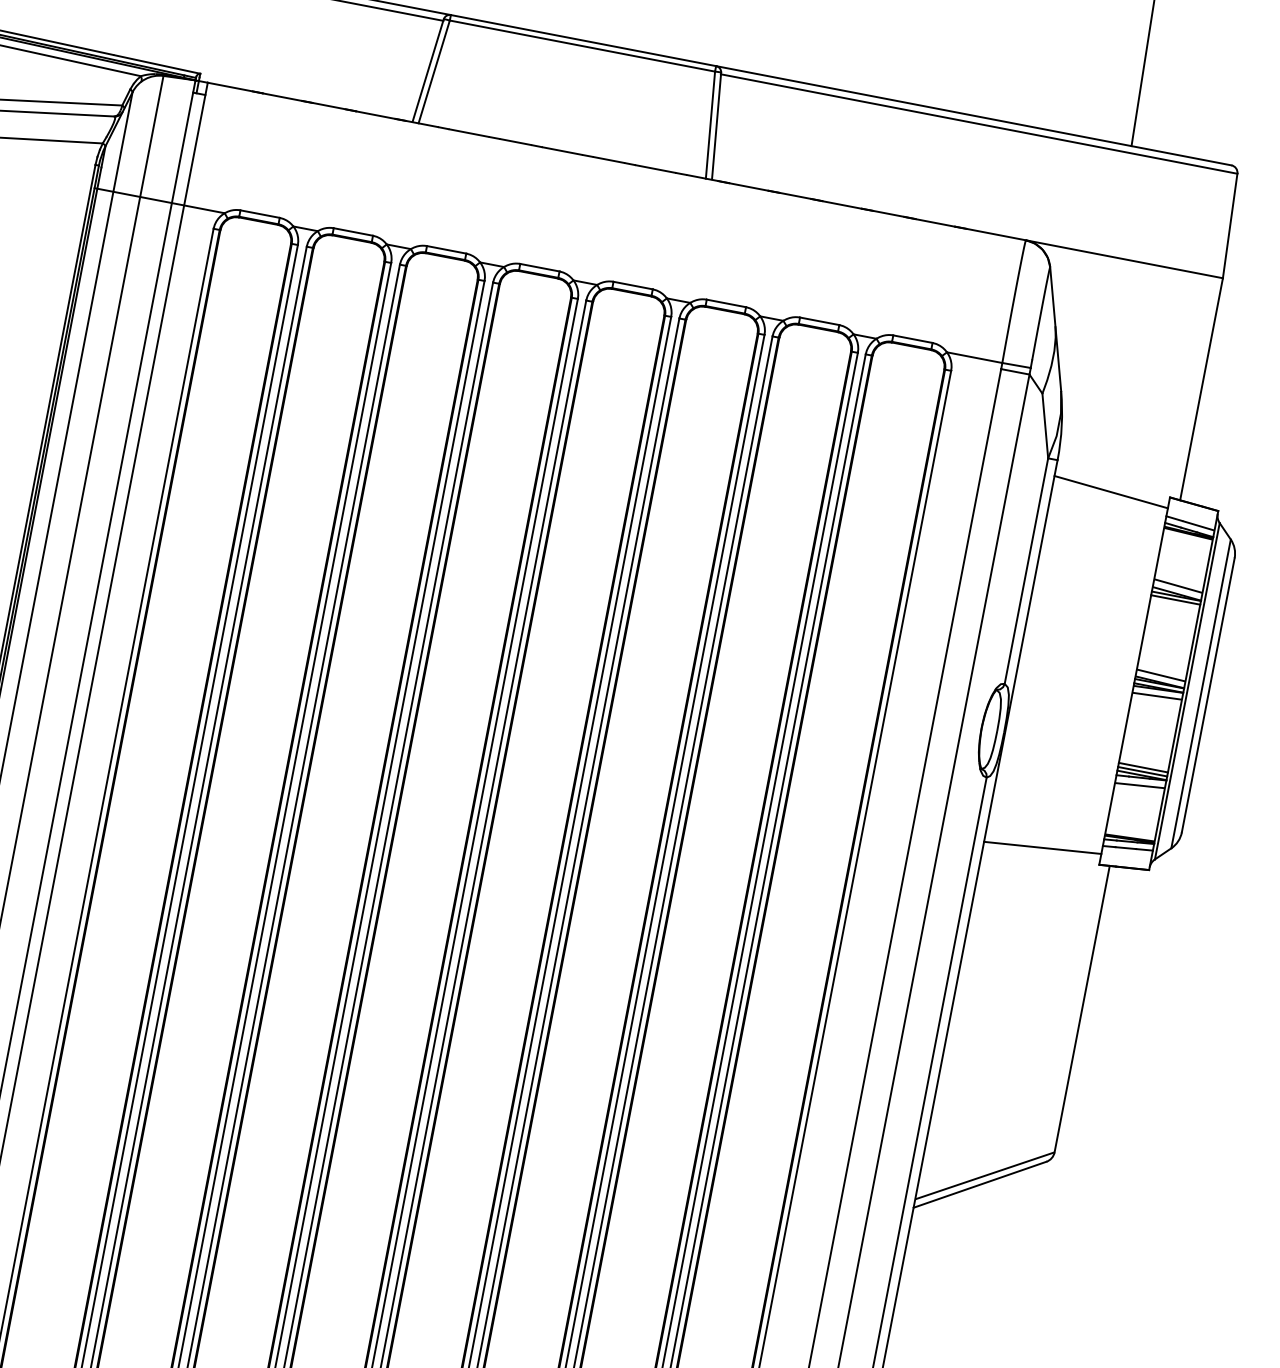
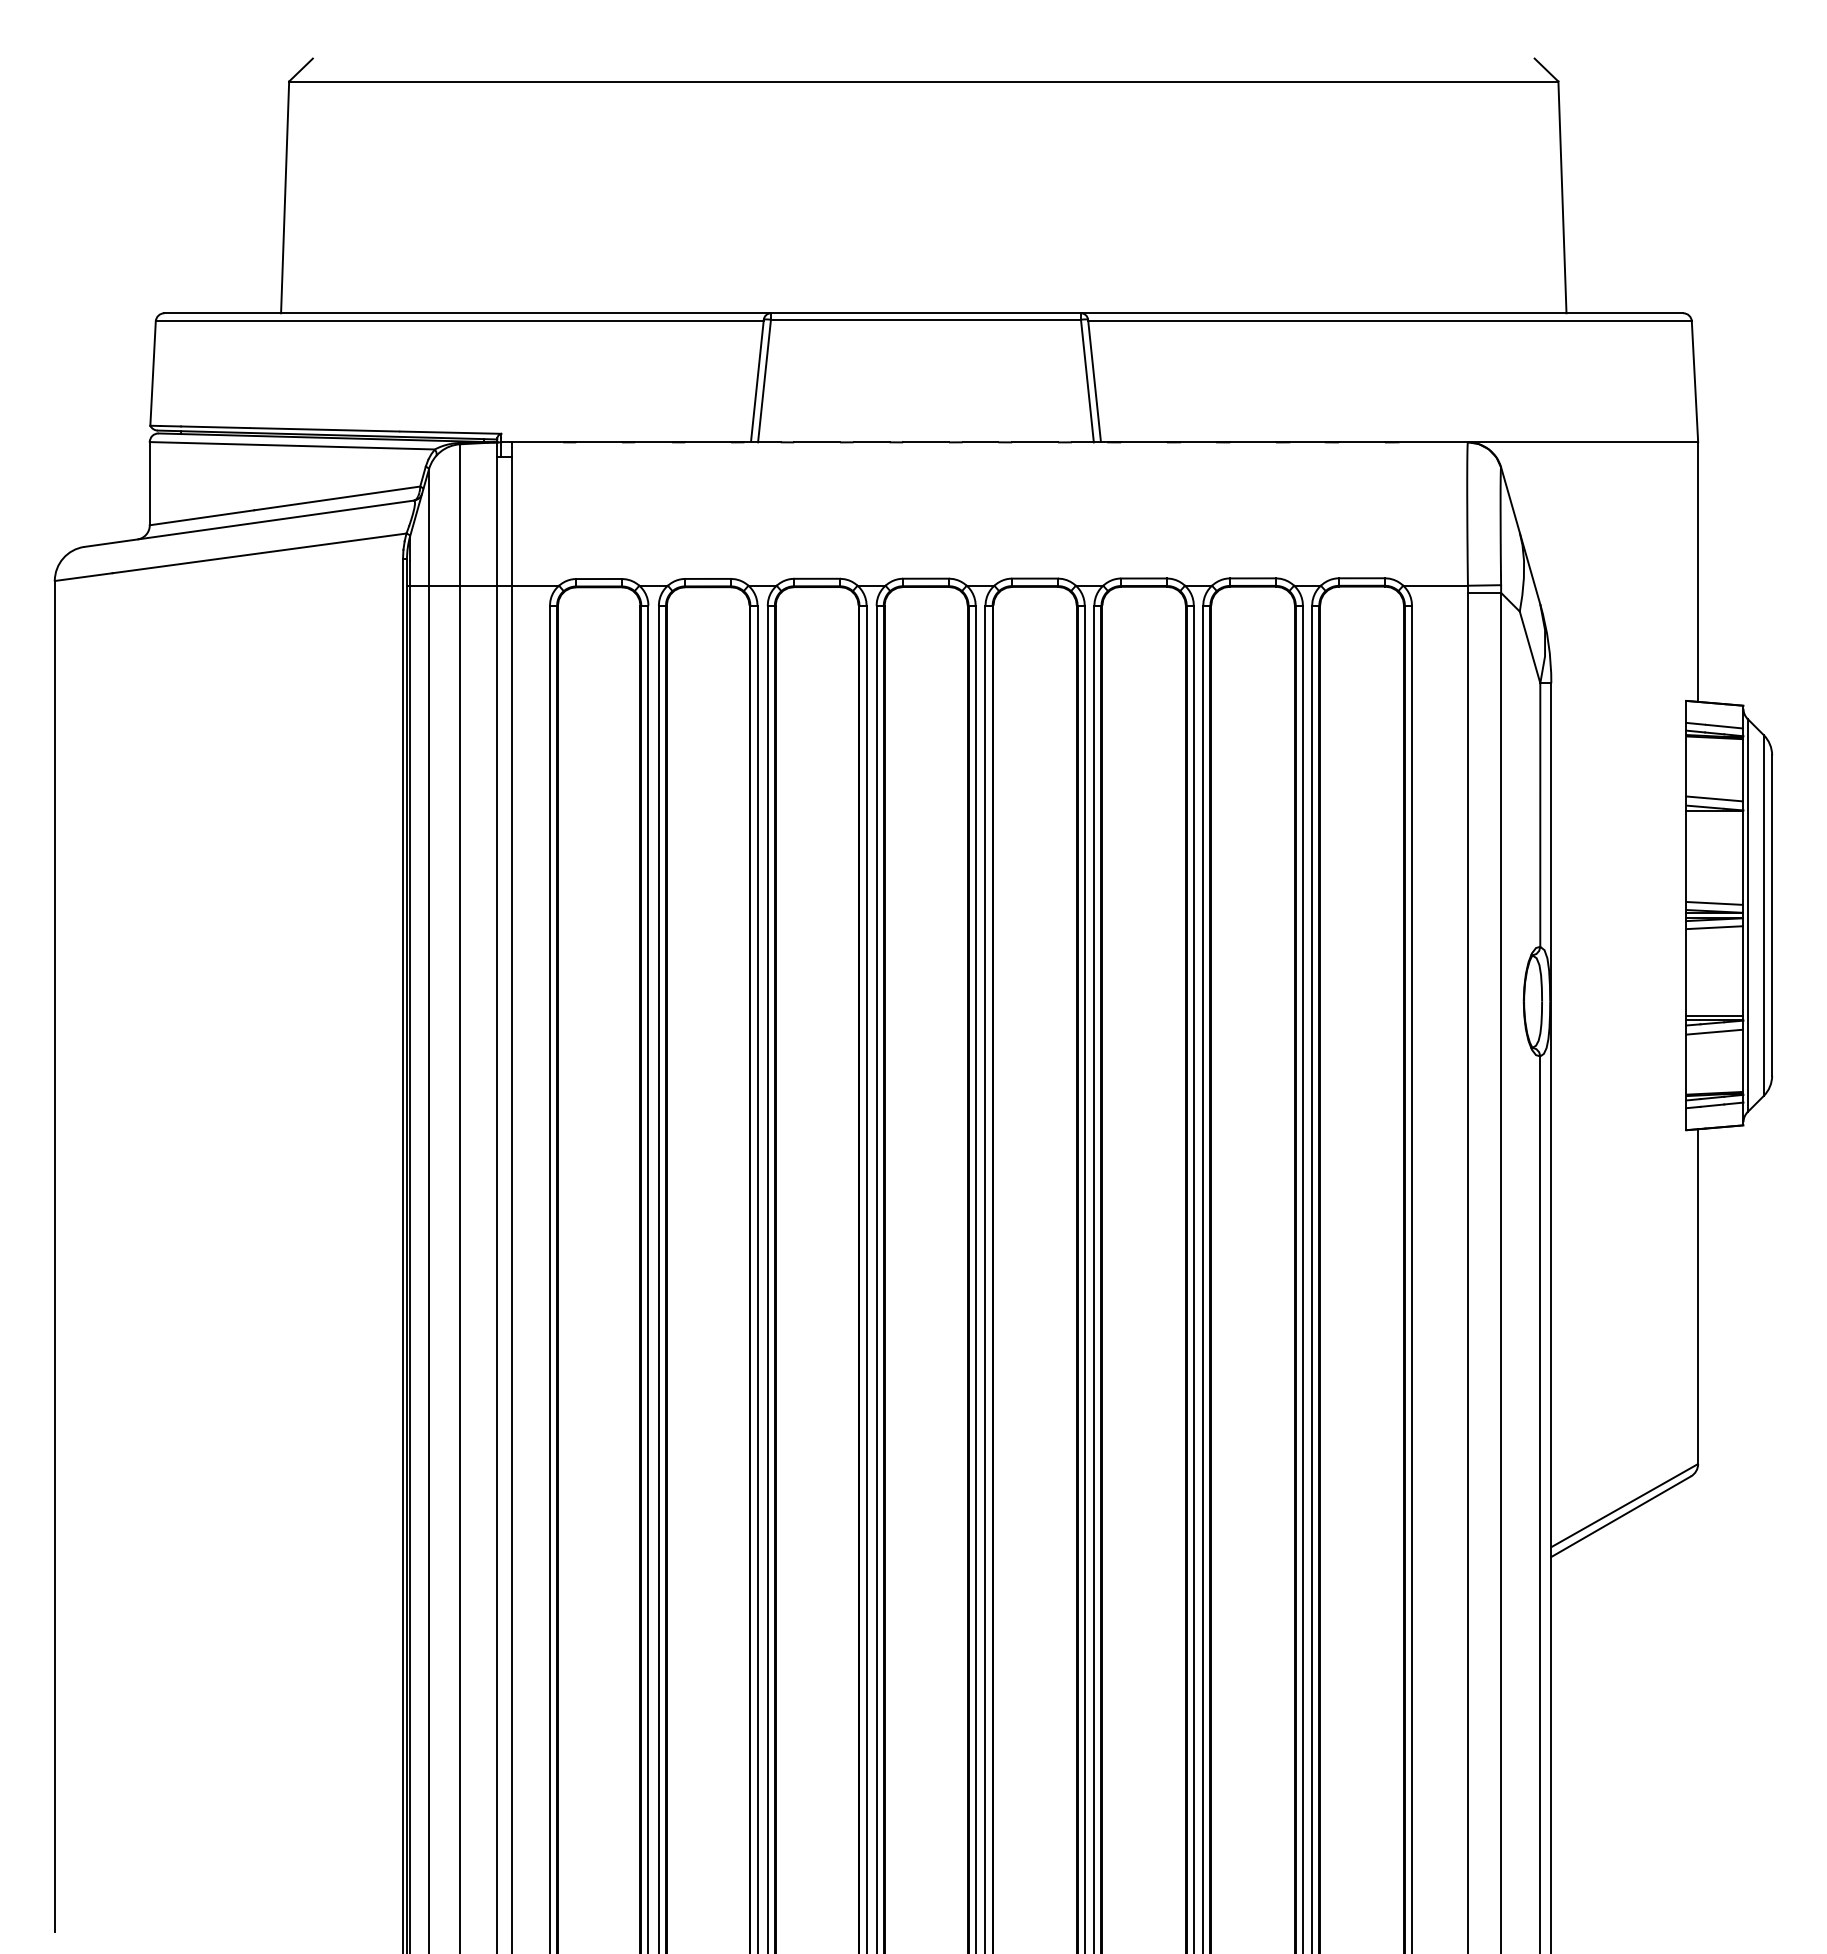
line: (1111, 491) -> (1618, 707), removed
line: (1175, 600) -> (1714, 815), removed
line: (1143, 767) -> (1714, 1011), removed
line: (1042, 847) -> (1618, 1123), removed

